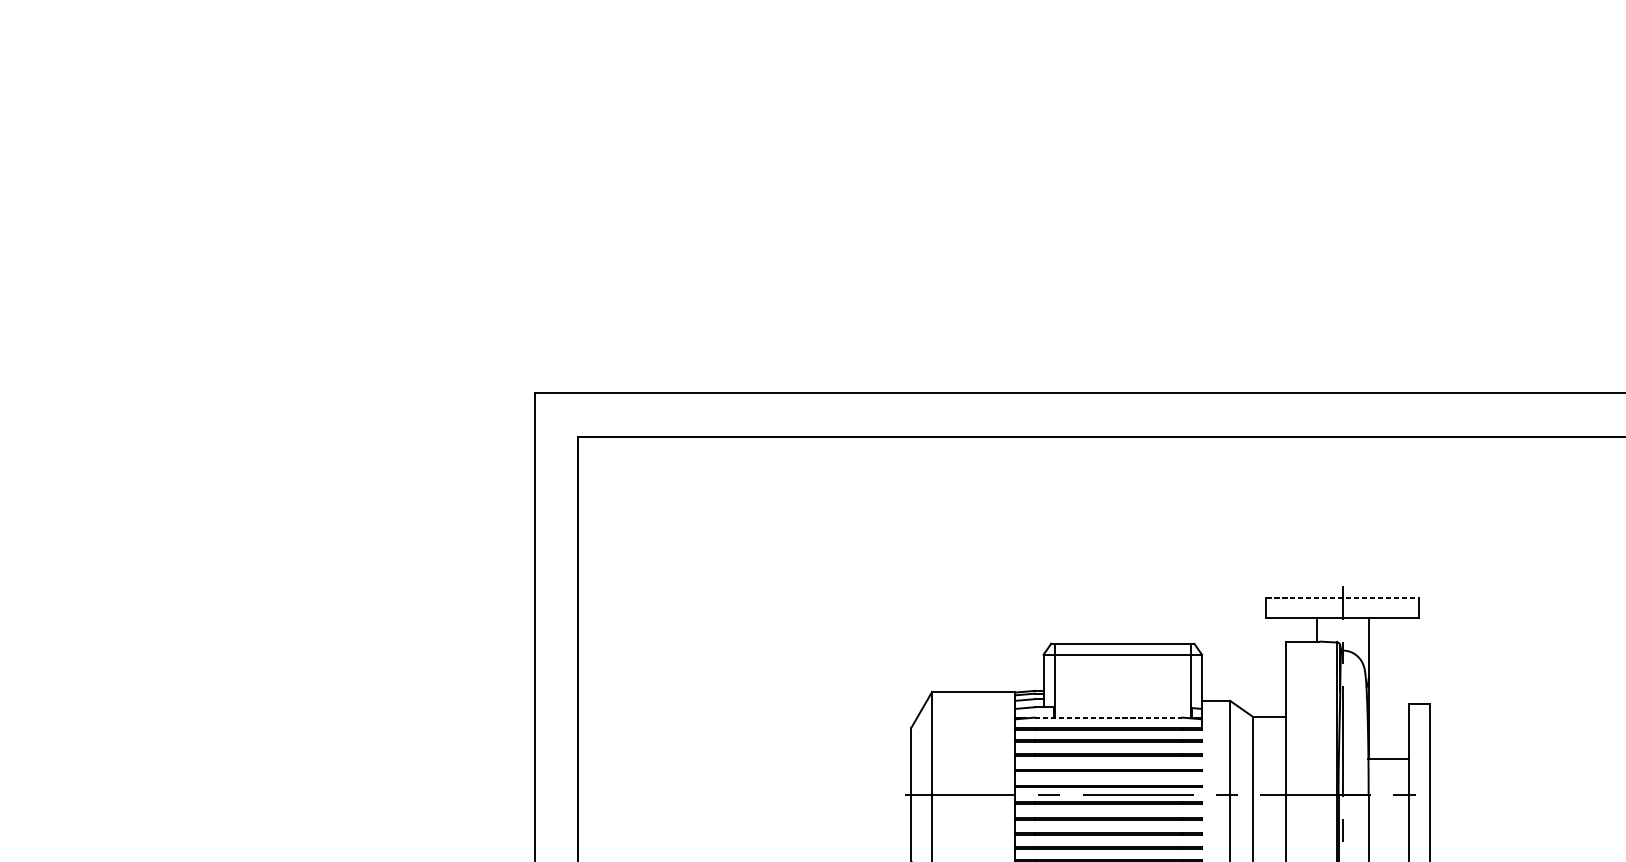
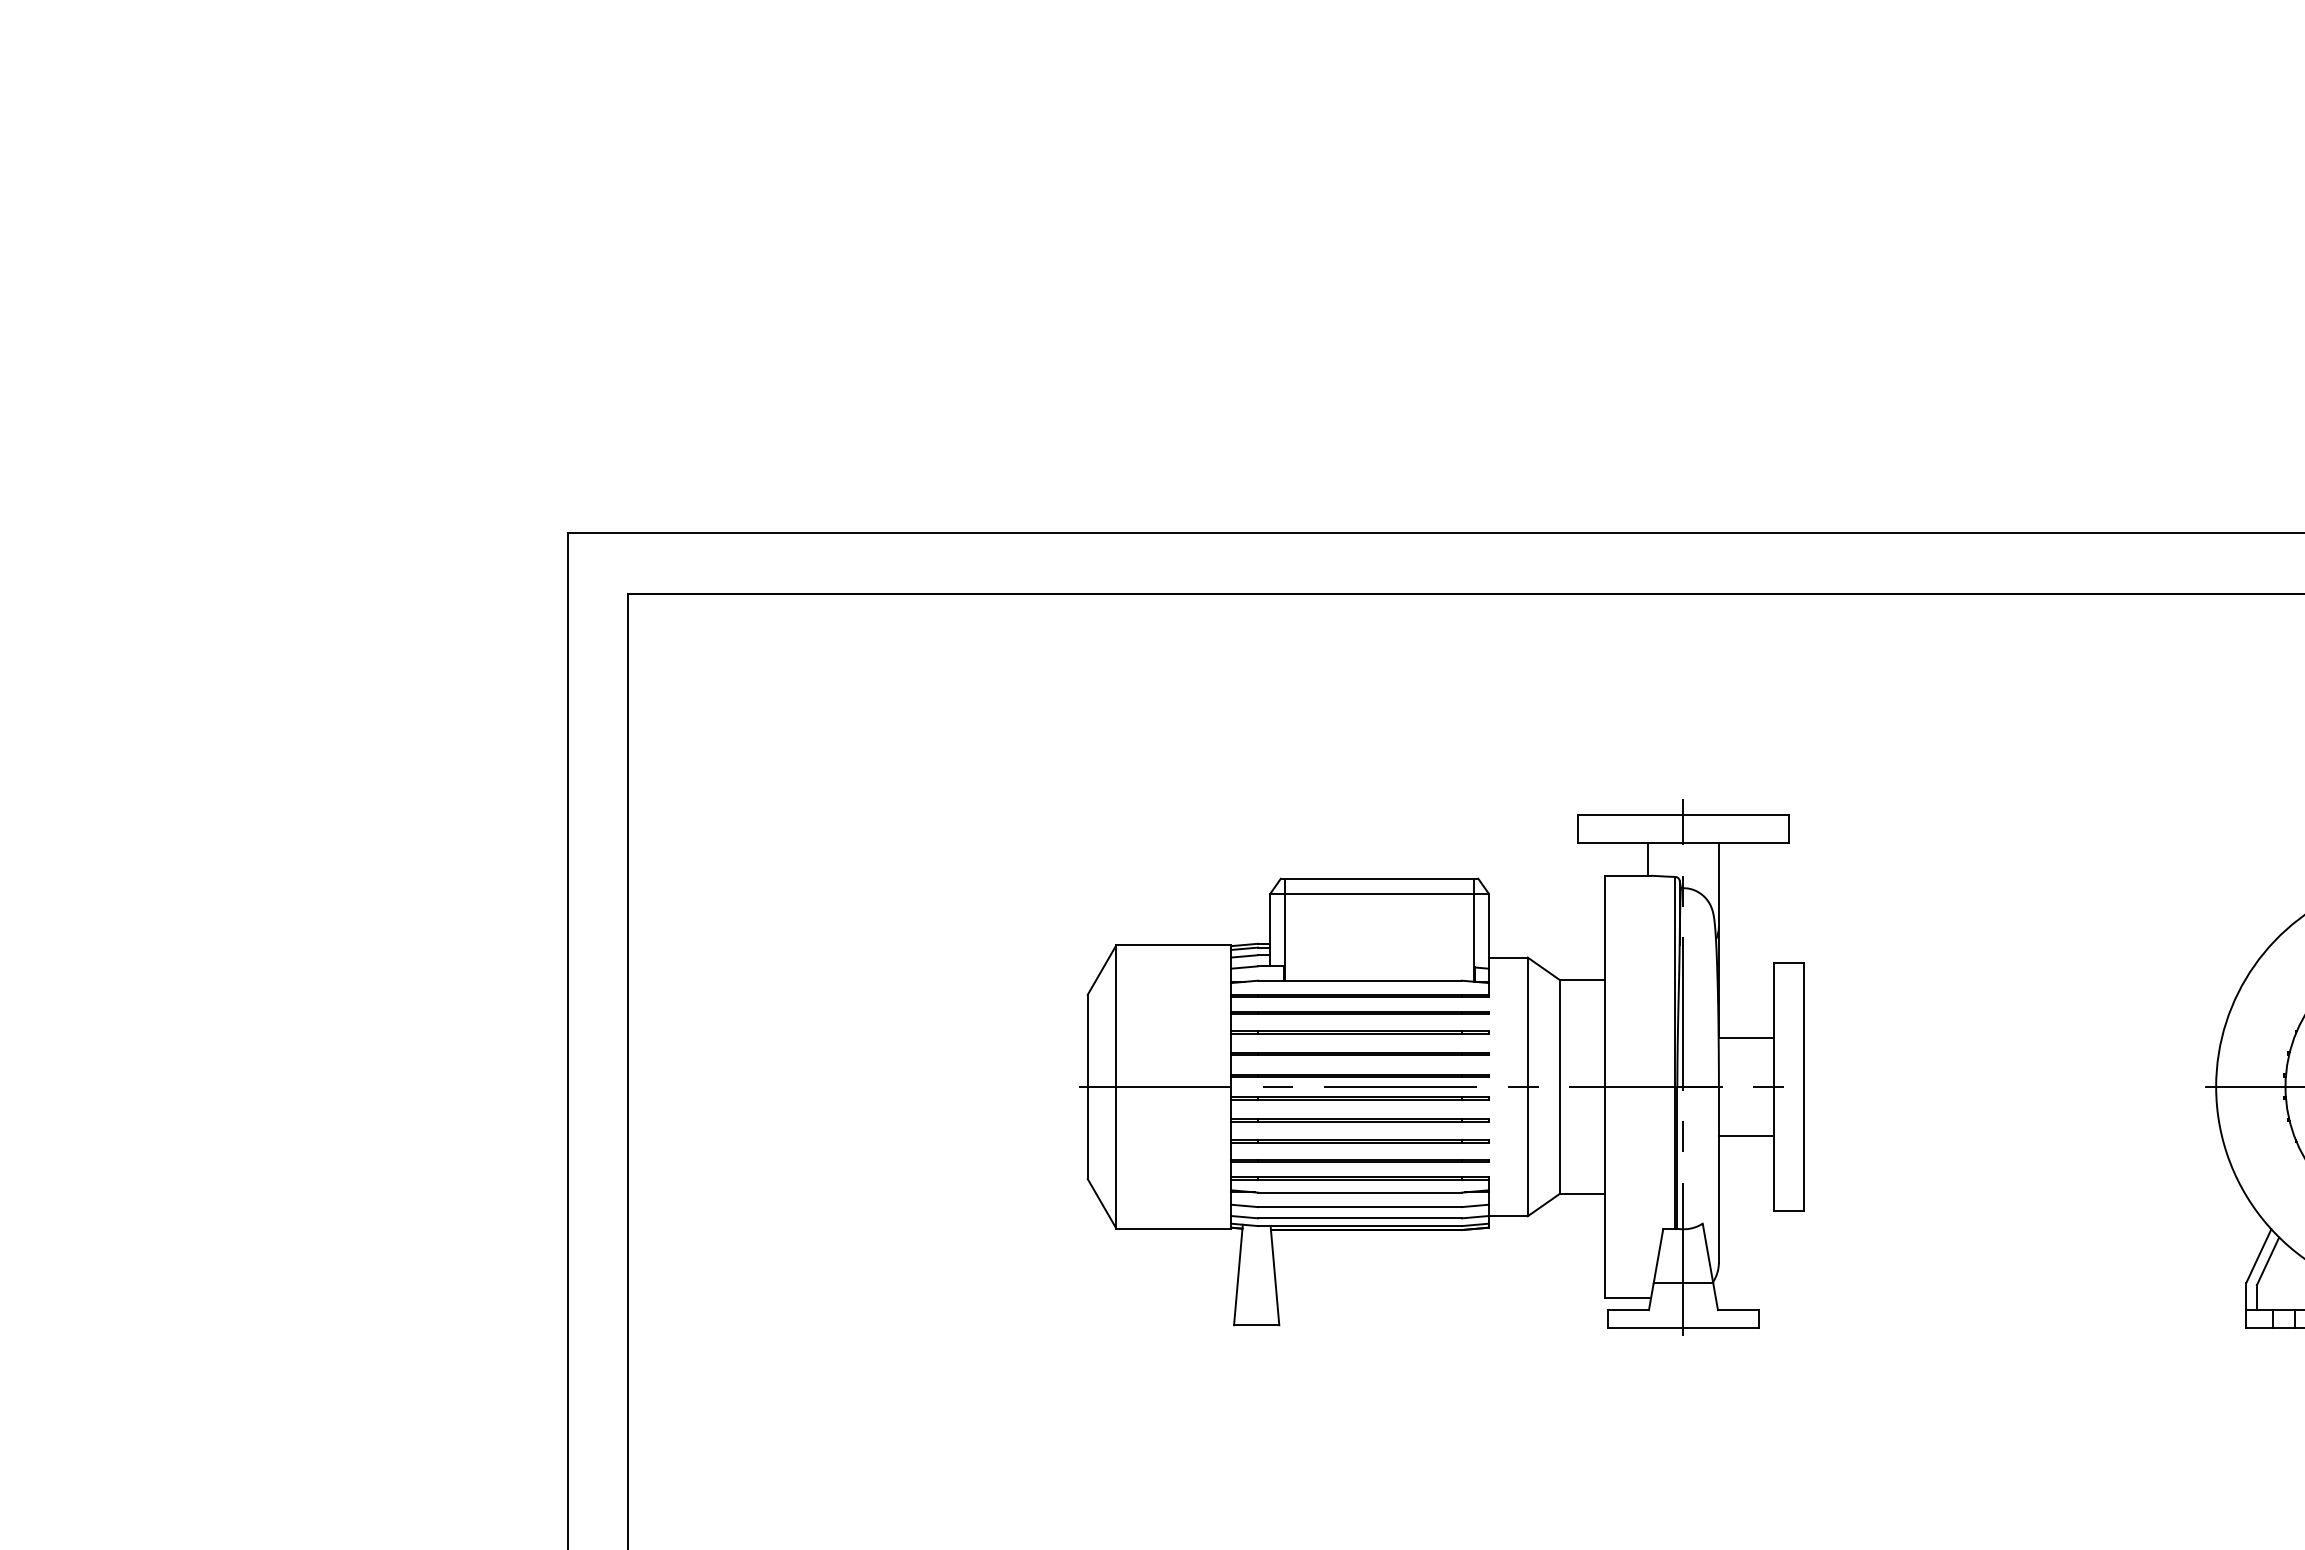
line: (1342, 597) -> (1683, 815), dashed -> solid
line: (1108, 717) -> (1359, 980), dashed -> solid
line: (1387, 829) -> (1745, 1135), added

